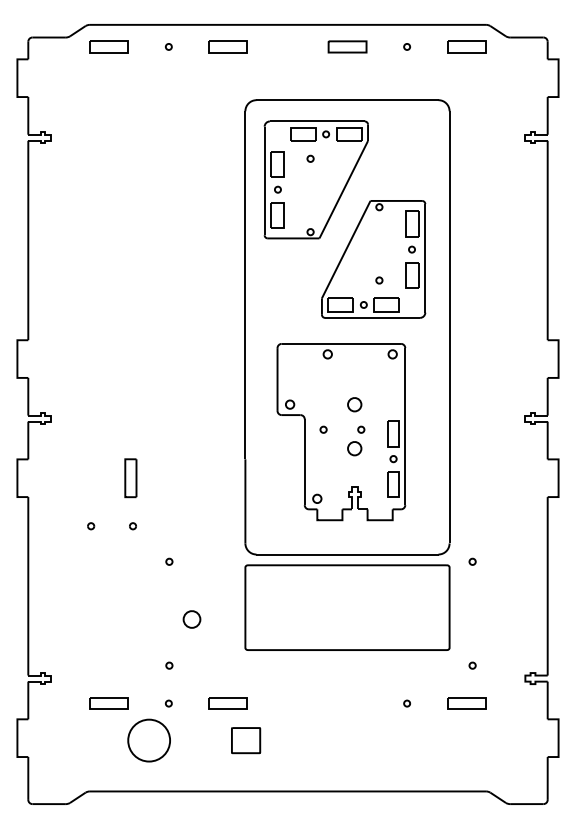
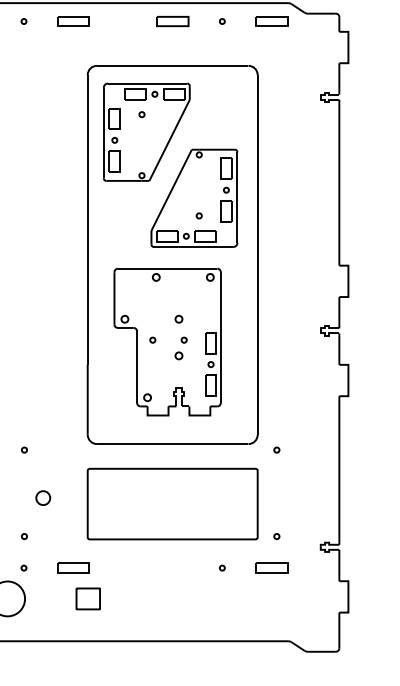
part: (355, 404) -> (179, 319), size x0.62
part: (355, 448) -> (179, 355), size x0.62
part: (347, 607) -> (172, 503), moved

